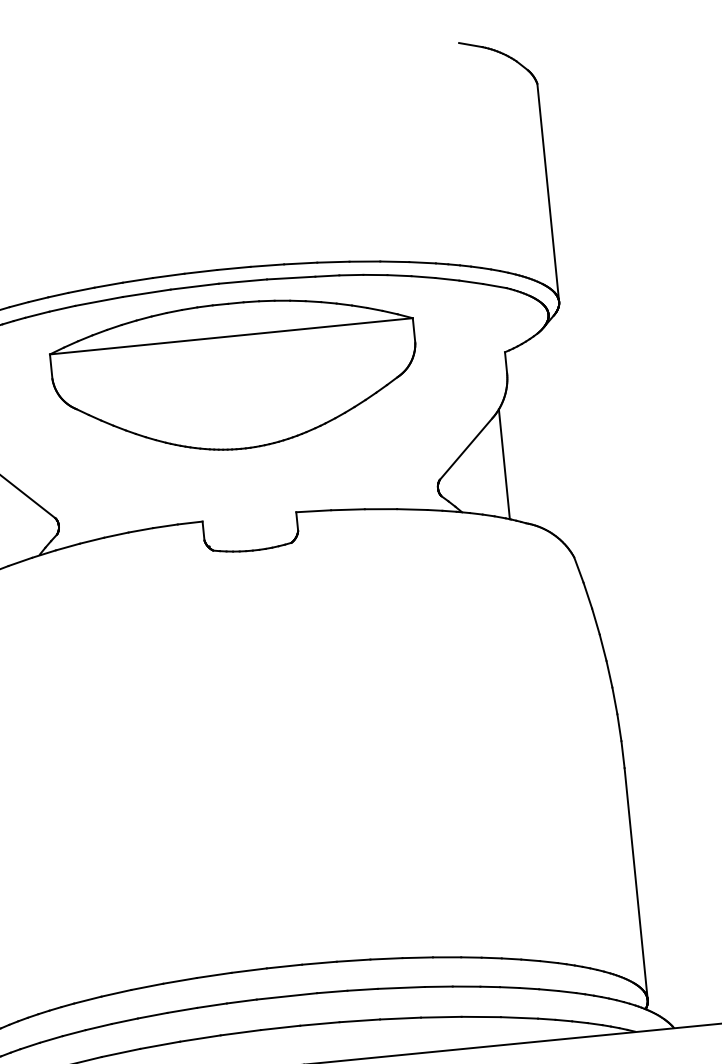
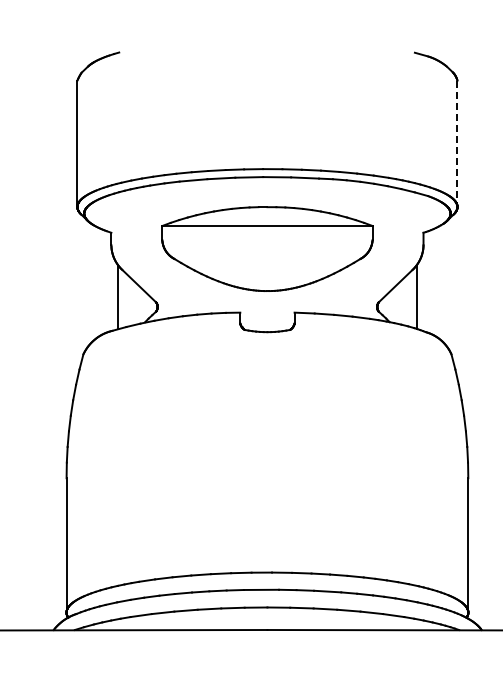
line: (548, 194) -> (457, 144), solid -> dashed
part: (235, 375) -> (267, 248), moved

